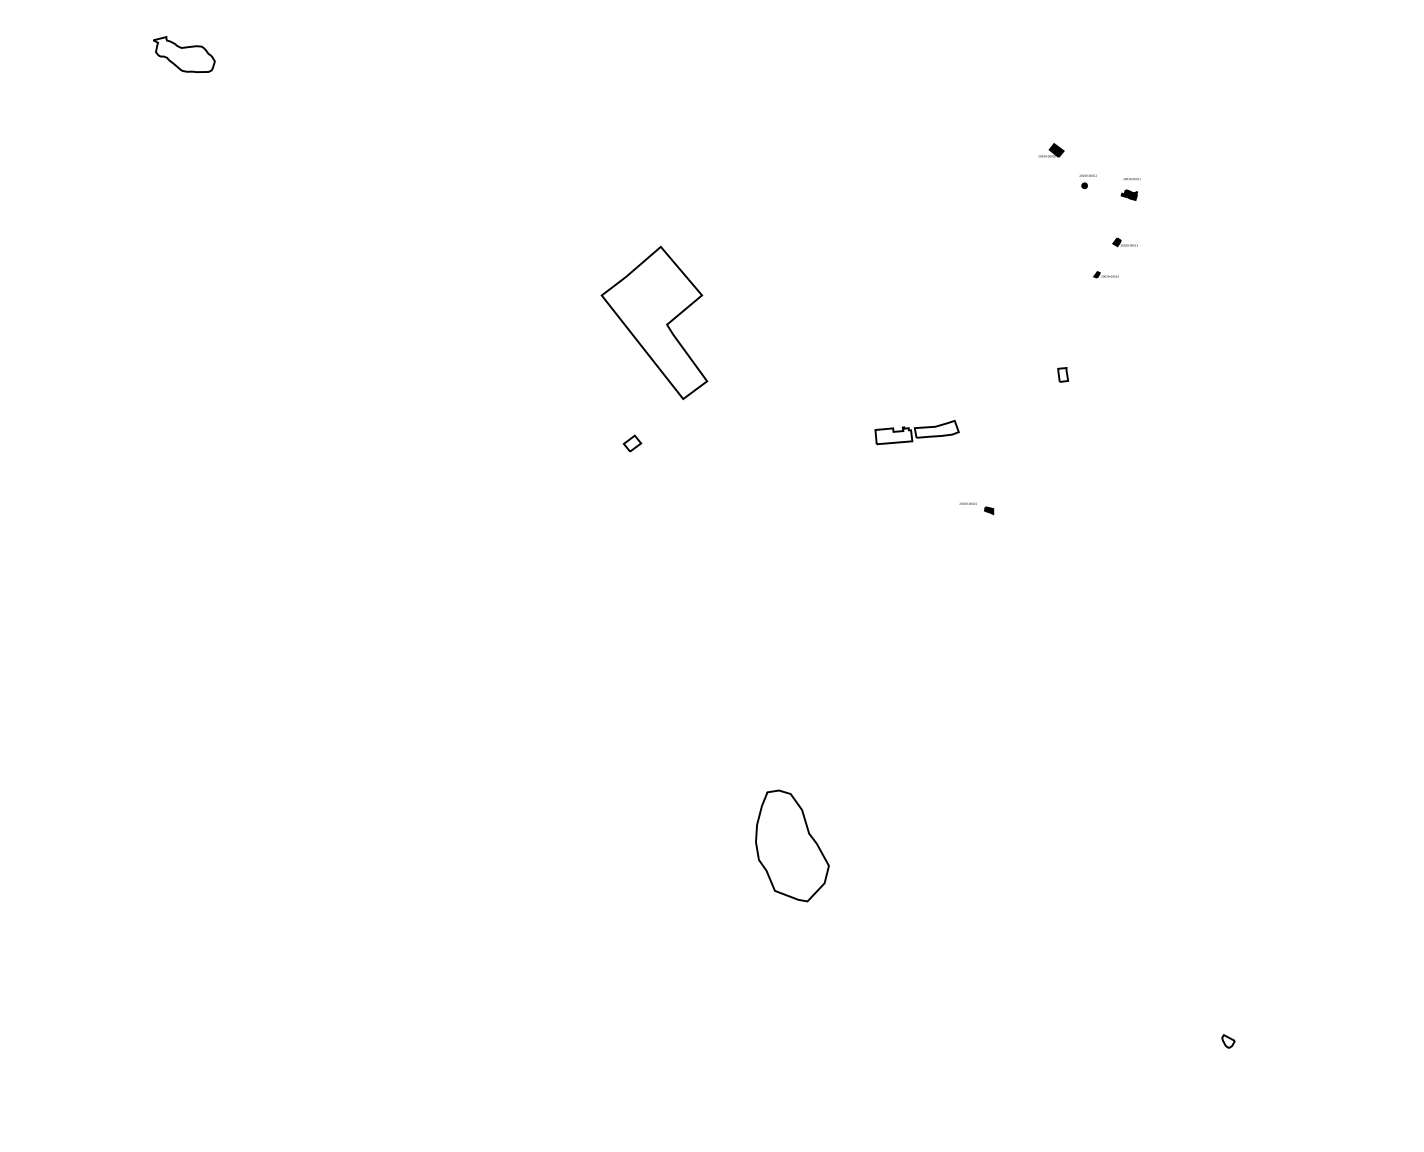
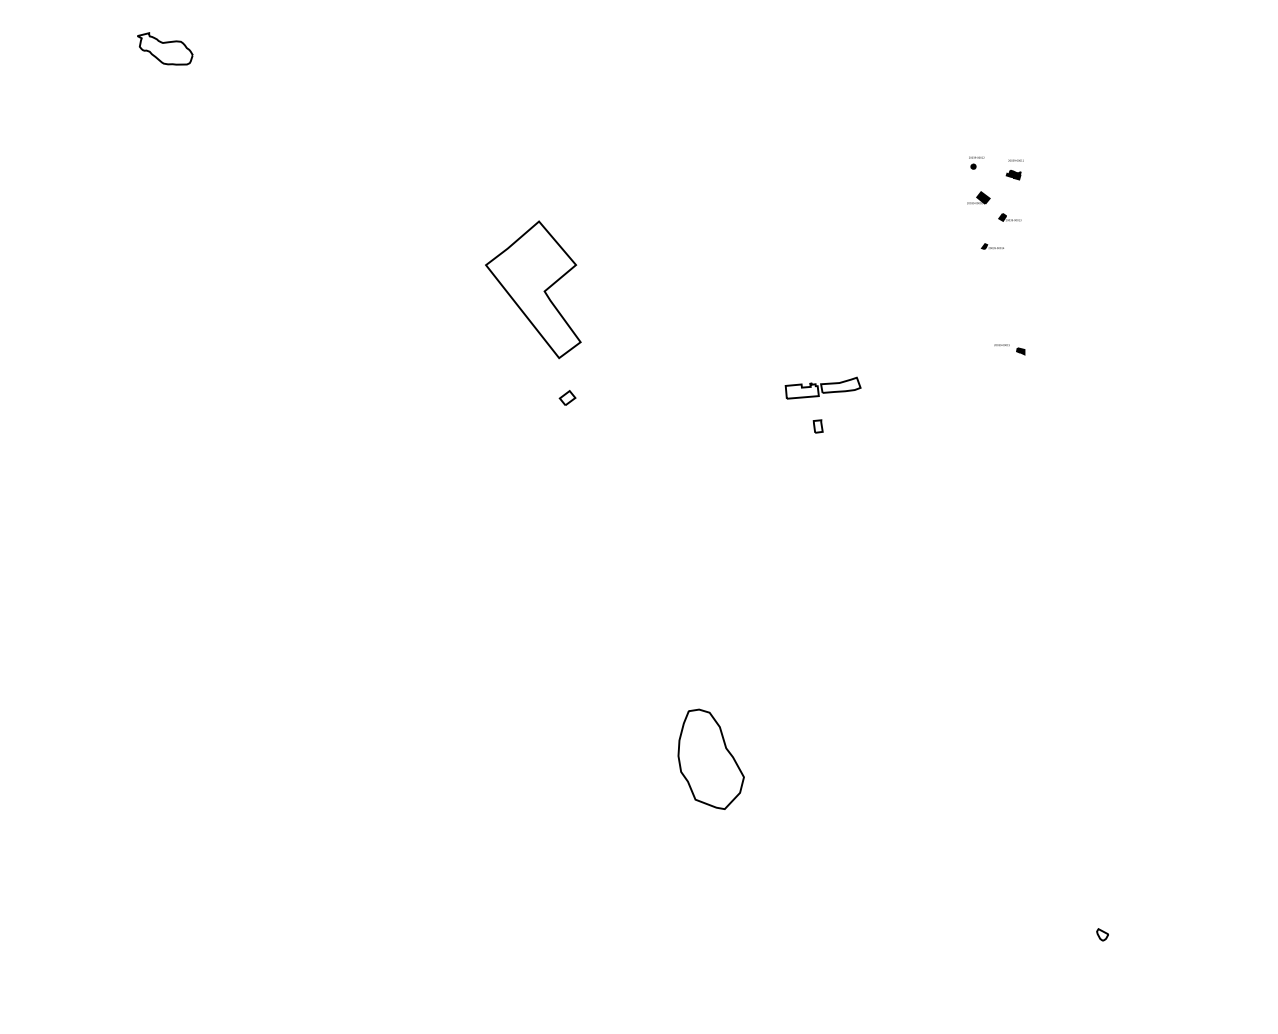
part: (1051, 149) -> (978, 197), moved
part: (654, 322) -> (533, 289), moved
part: (1062, 374) -> (817, 426), moved
part: (976, 508) -> (1009, 349), moved

